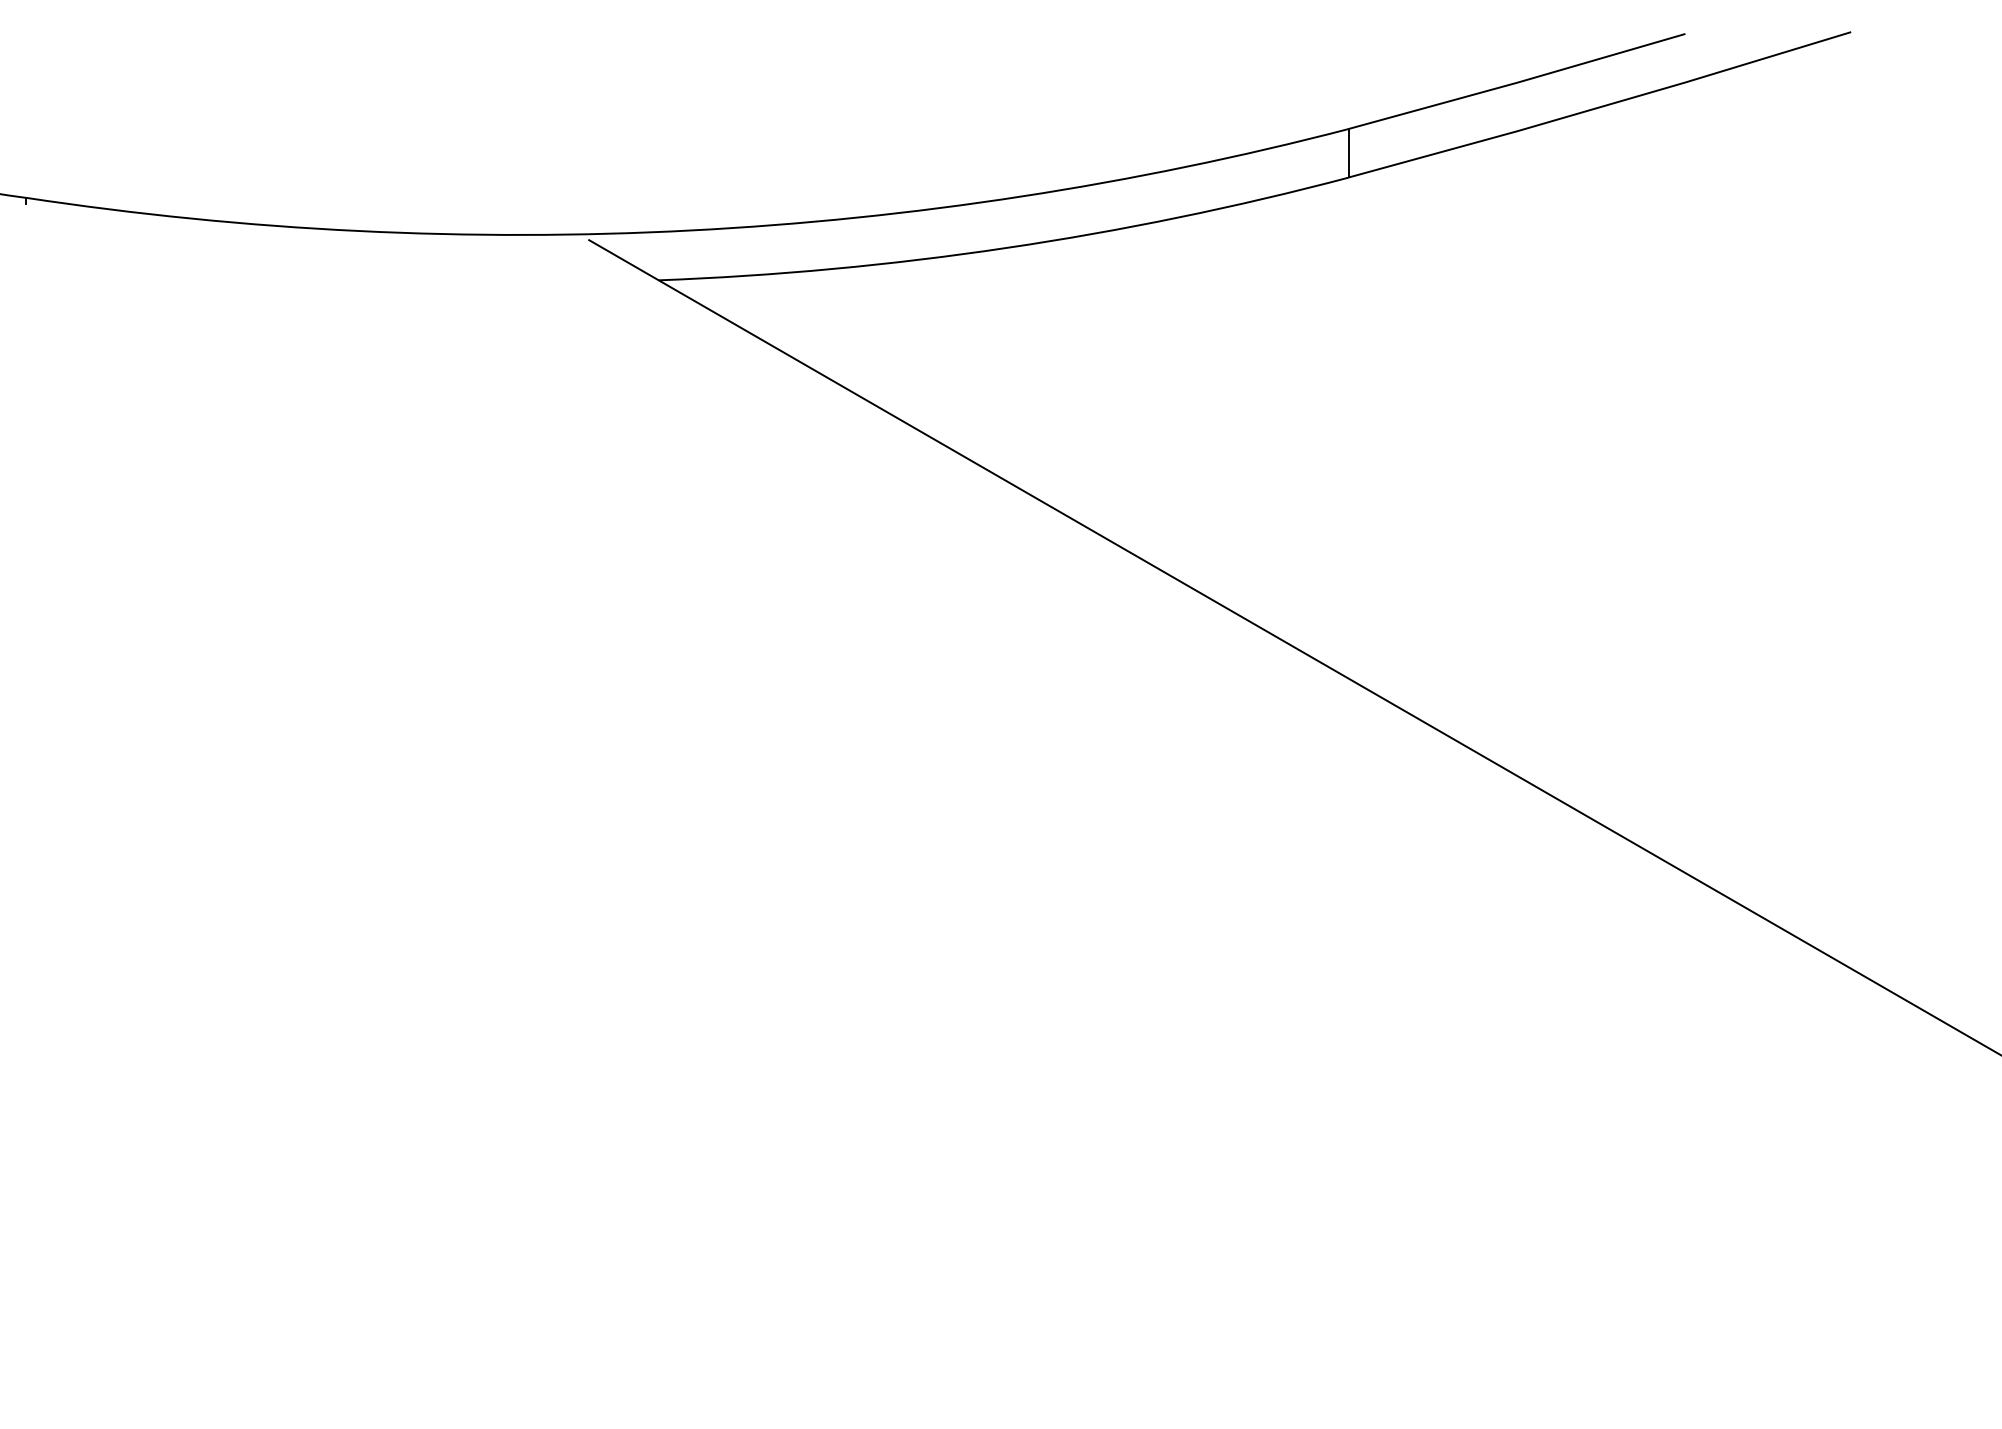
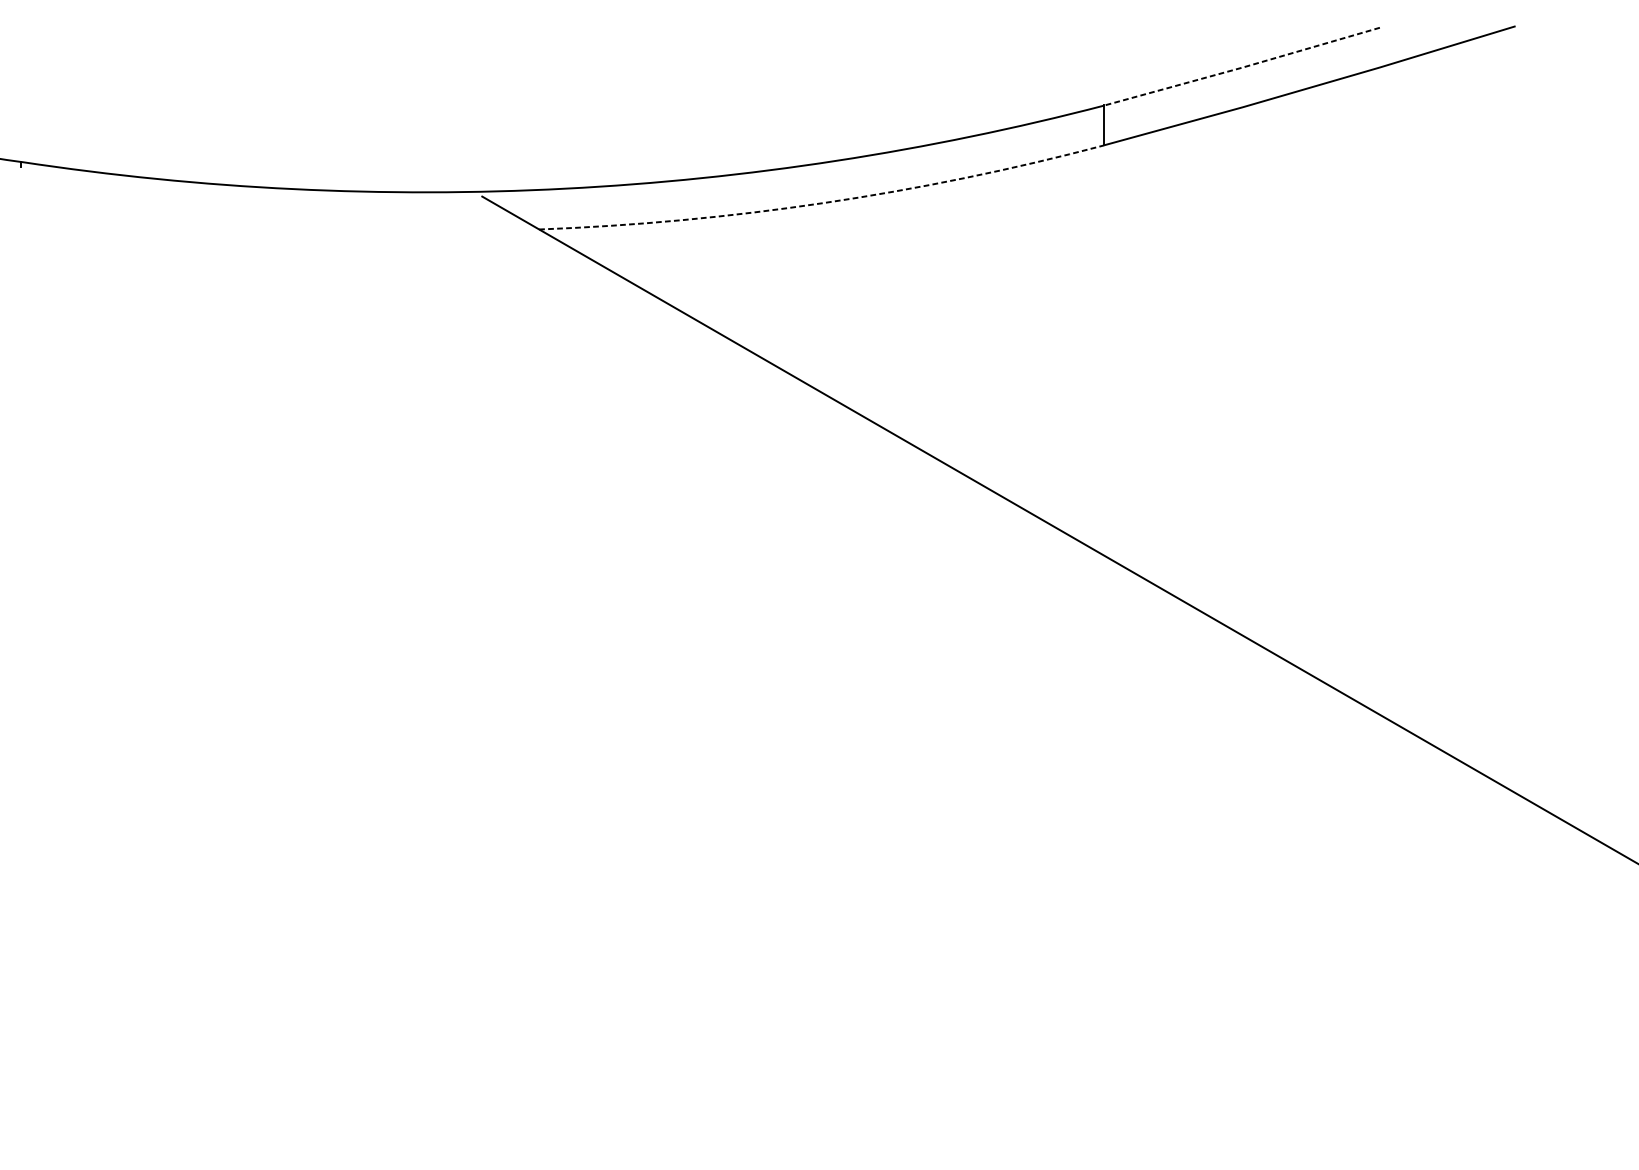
line: (1518, 82) -> (1243, 67), solid -> dashed
arc: (1006, 247) -> (824, 202), solid -> dashed

